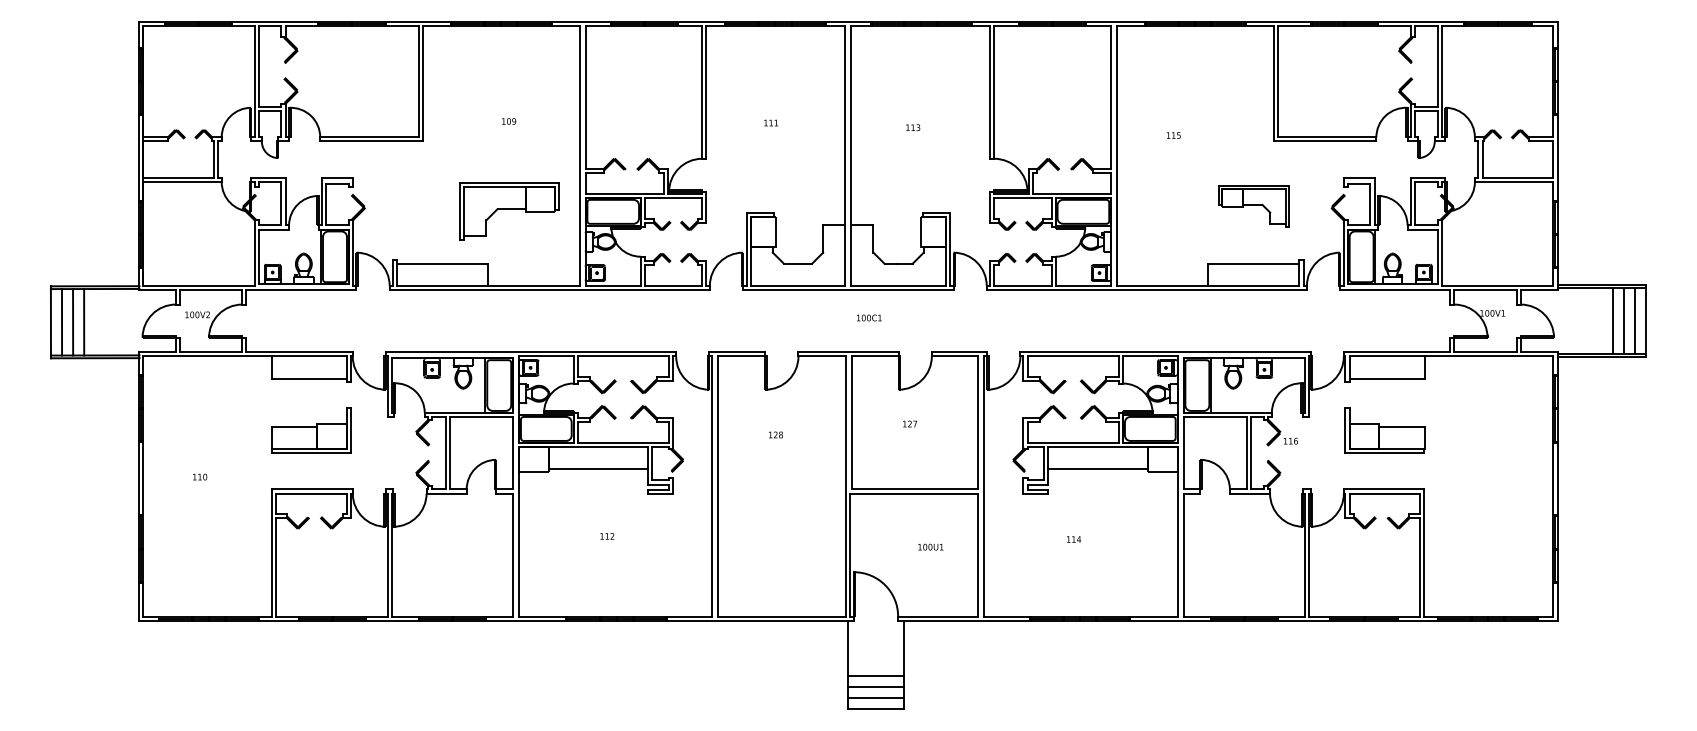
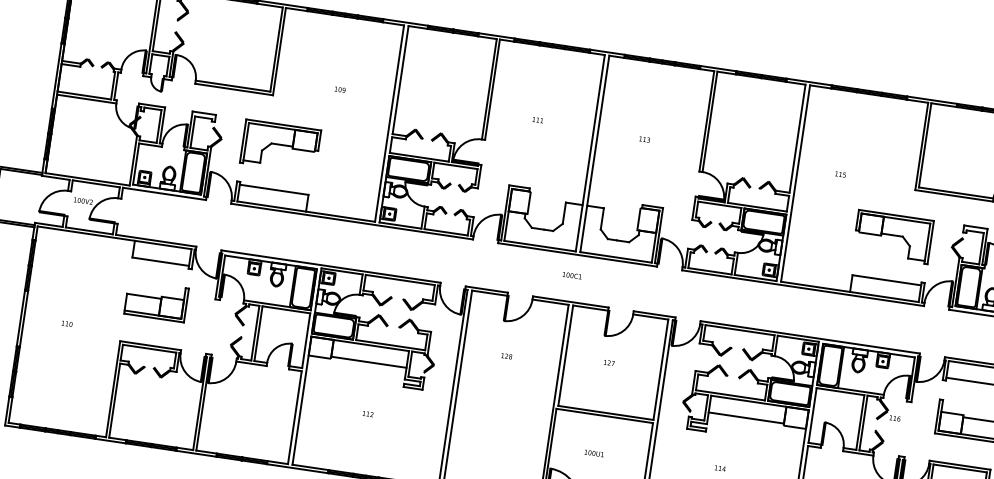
part: (1253, 206) -> (892, 237), size x1.43
part: (509, 211) -> (280, 146), moved
text: (869, 317) -> (572, 275), moved
text: (930, 546) -> (594, 452), moved

